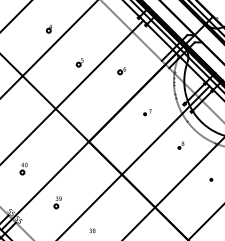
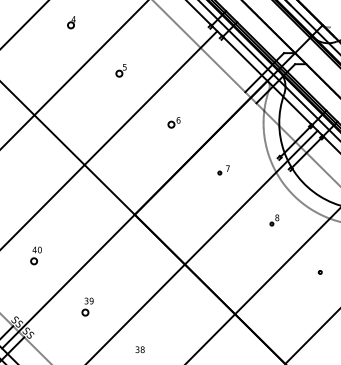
part: (48, 28) -> (70, 21), moved
part: (79, 62) -> (120, 70), moved
part: (121, 71) -> (173, 123), moved

